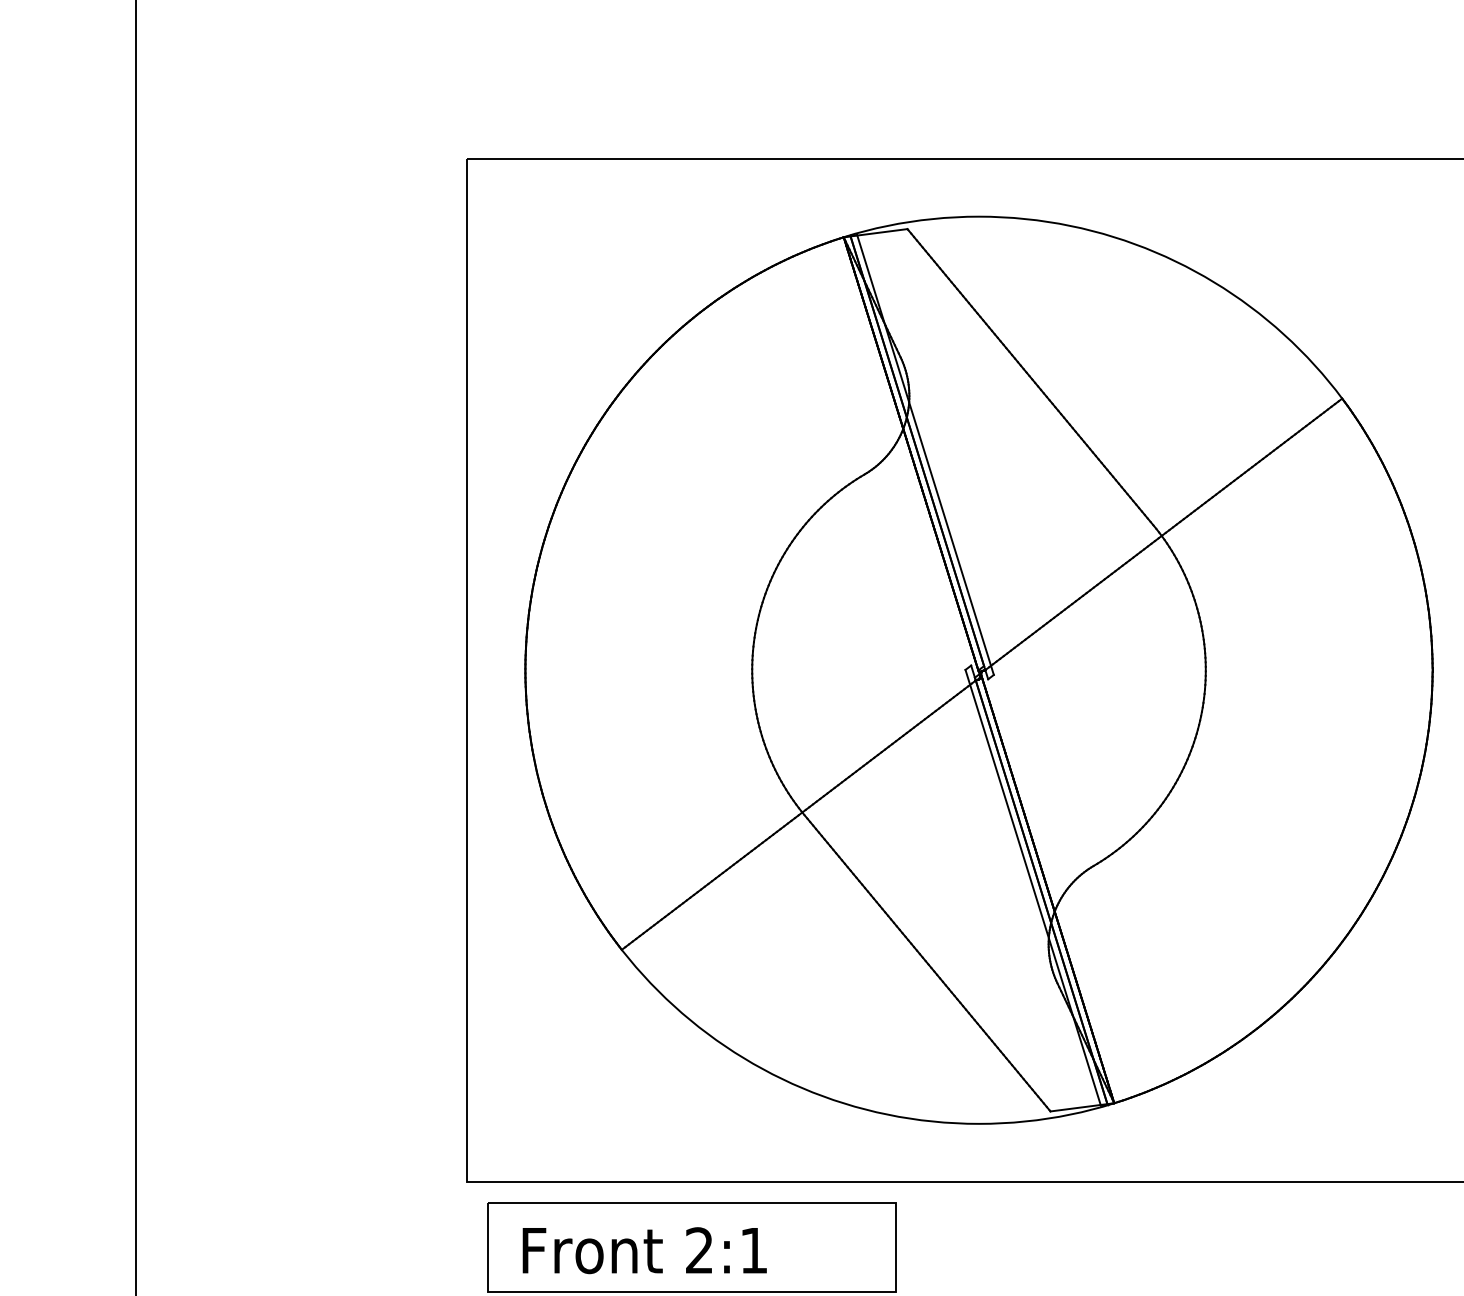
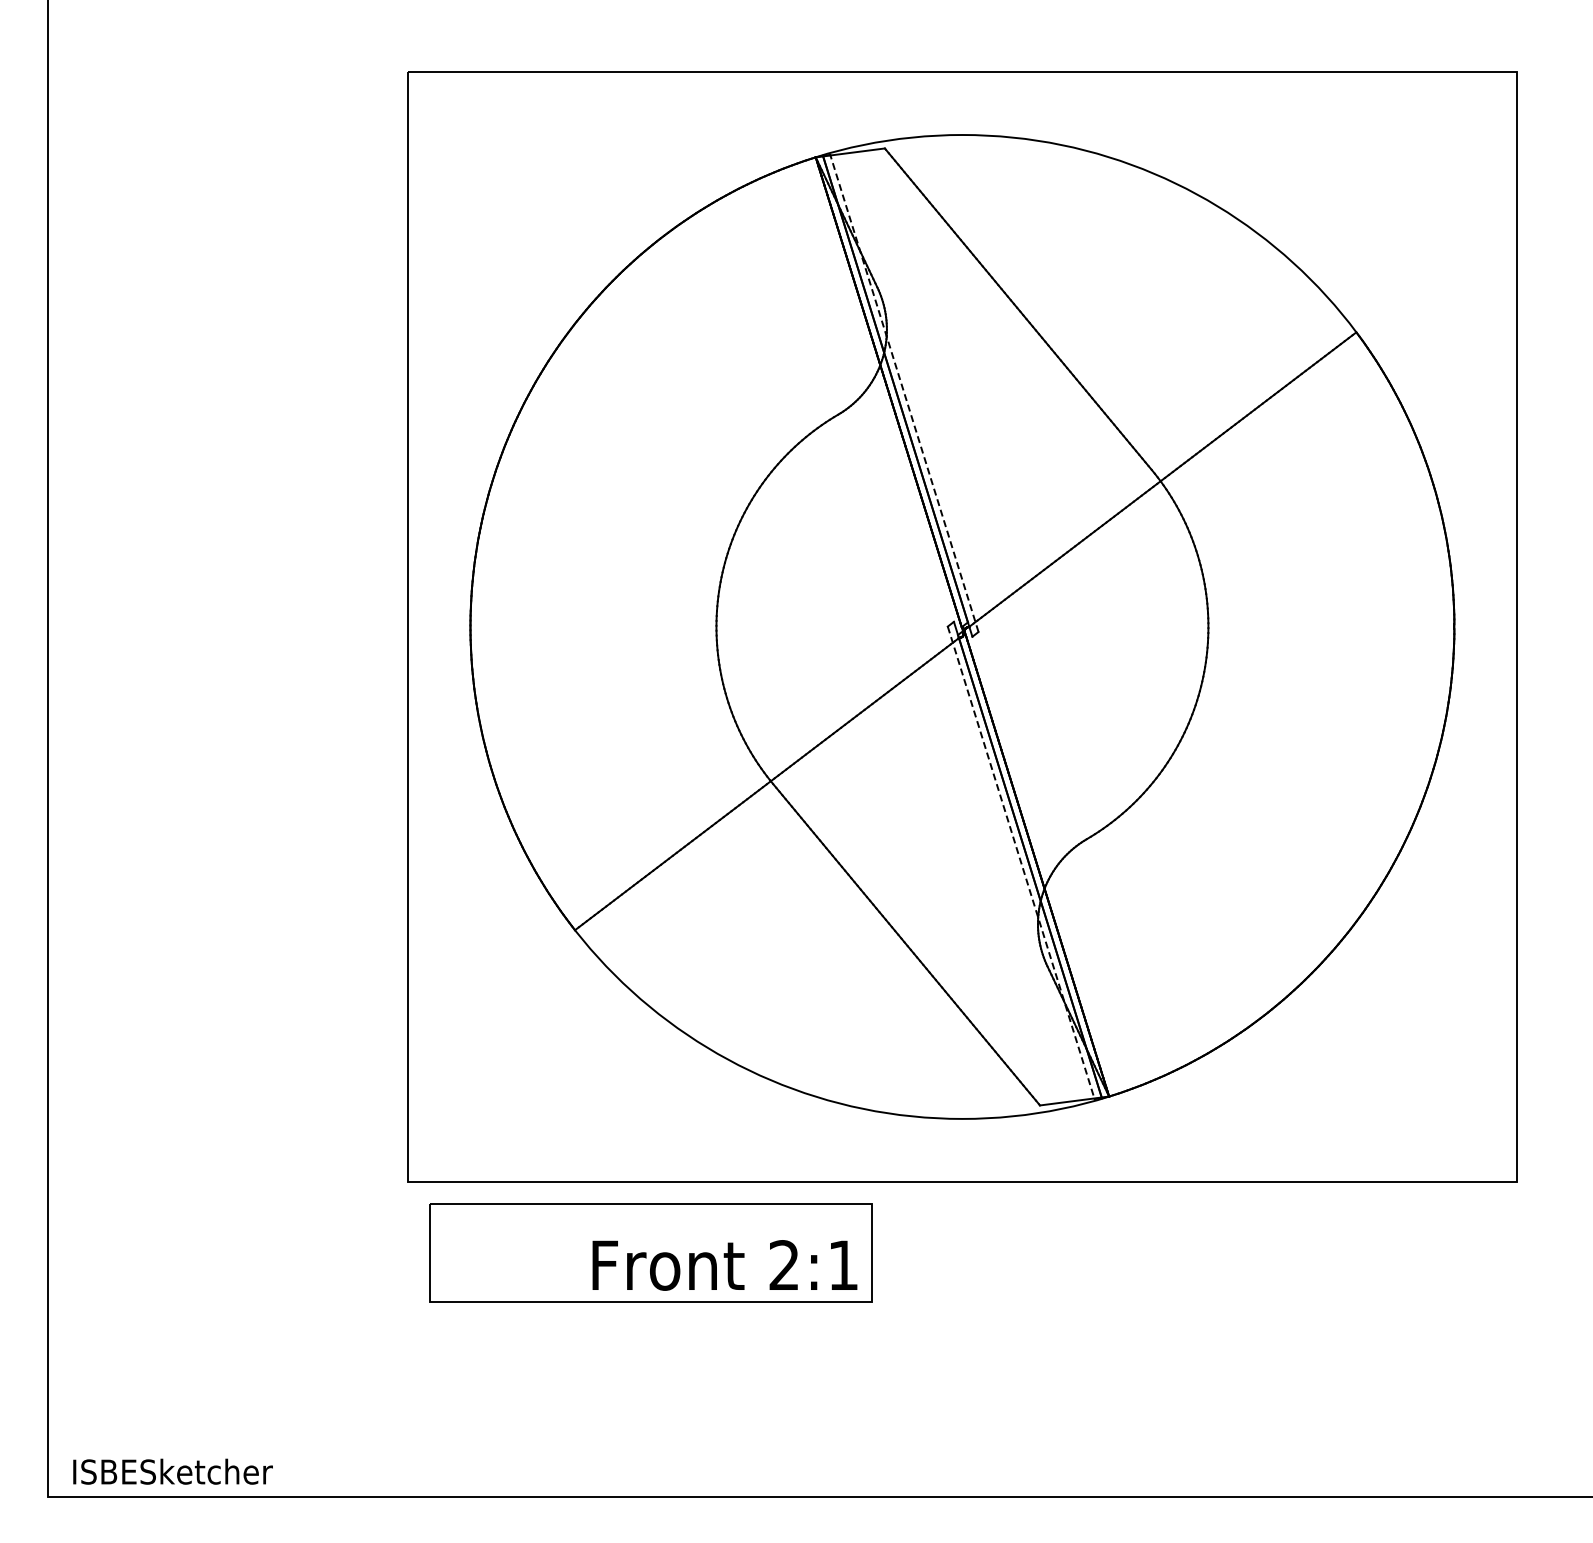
line: (925, 455) -> (904, 393), solid -> dashed
line: (1033, 888) -> (1021, 863), solid -> dashed
text: (644, 1250) -> (724, 1265), moved

